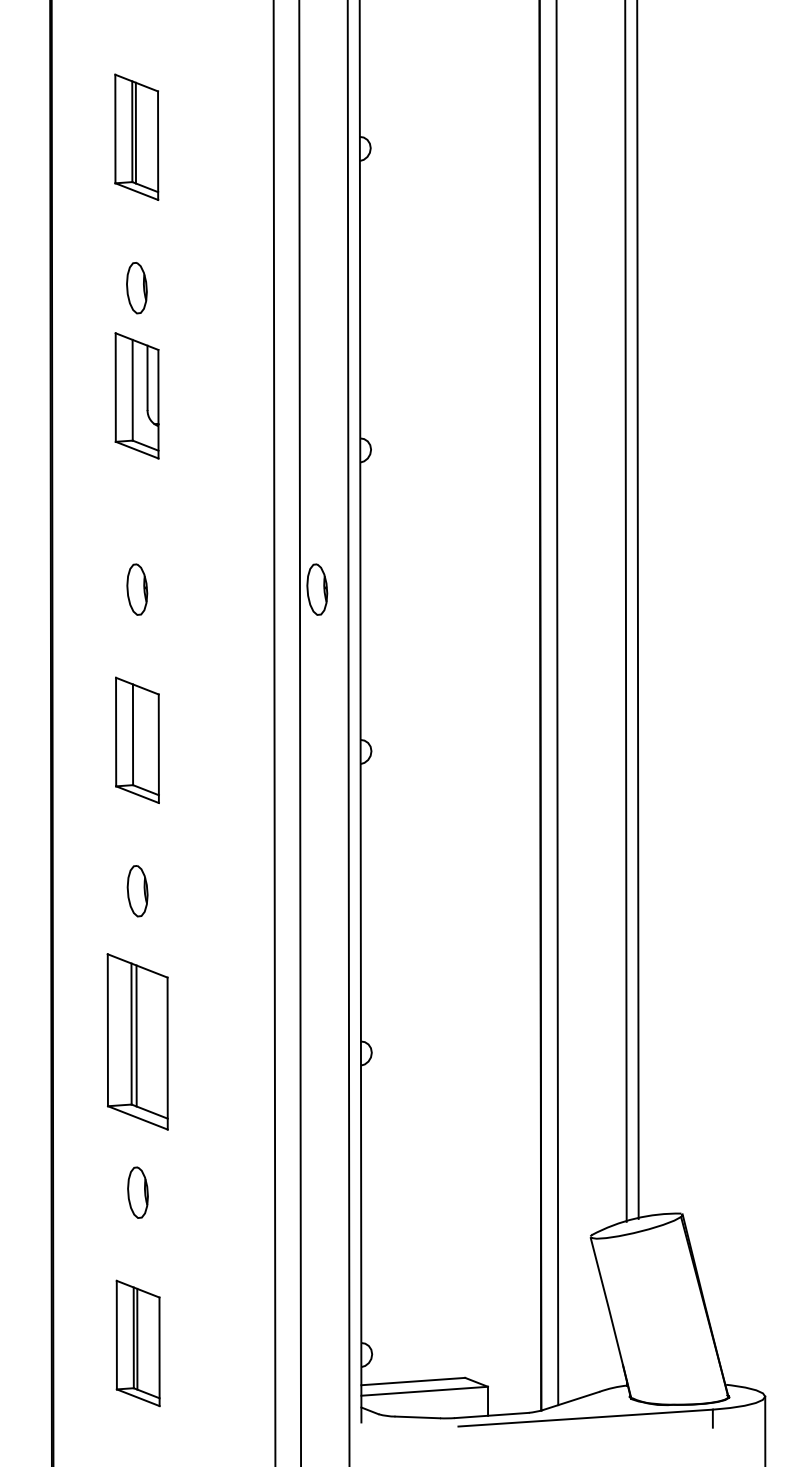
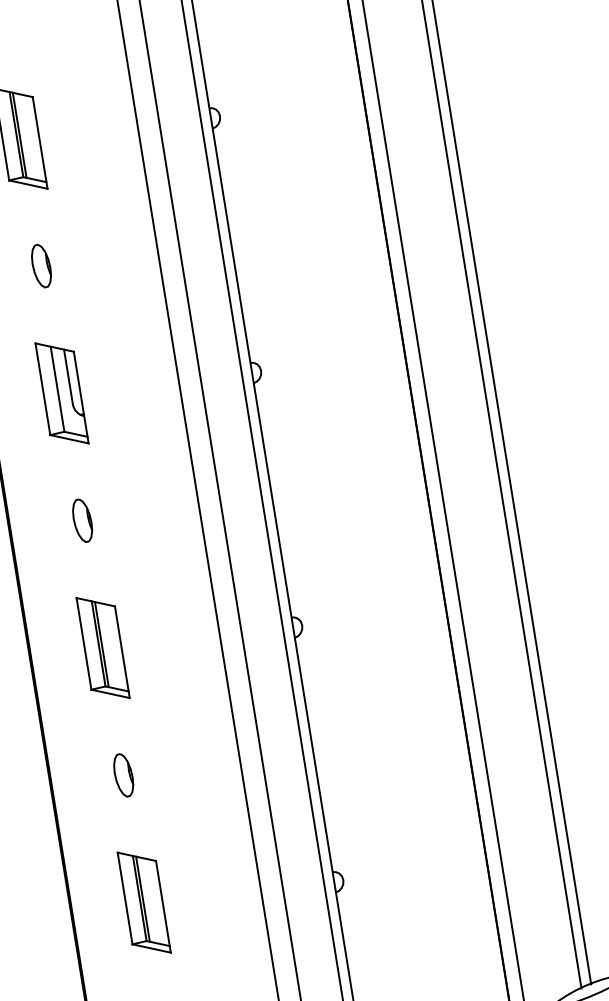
part: (136, 395) -> (61, 393), moved
part: (317, 589) -> (234, 496), removed
line: (136, 735) -> (101, 644), added
part: (137, 1041) -> (143, 902), size x0.71

